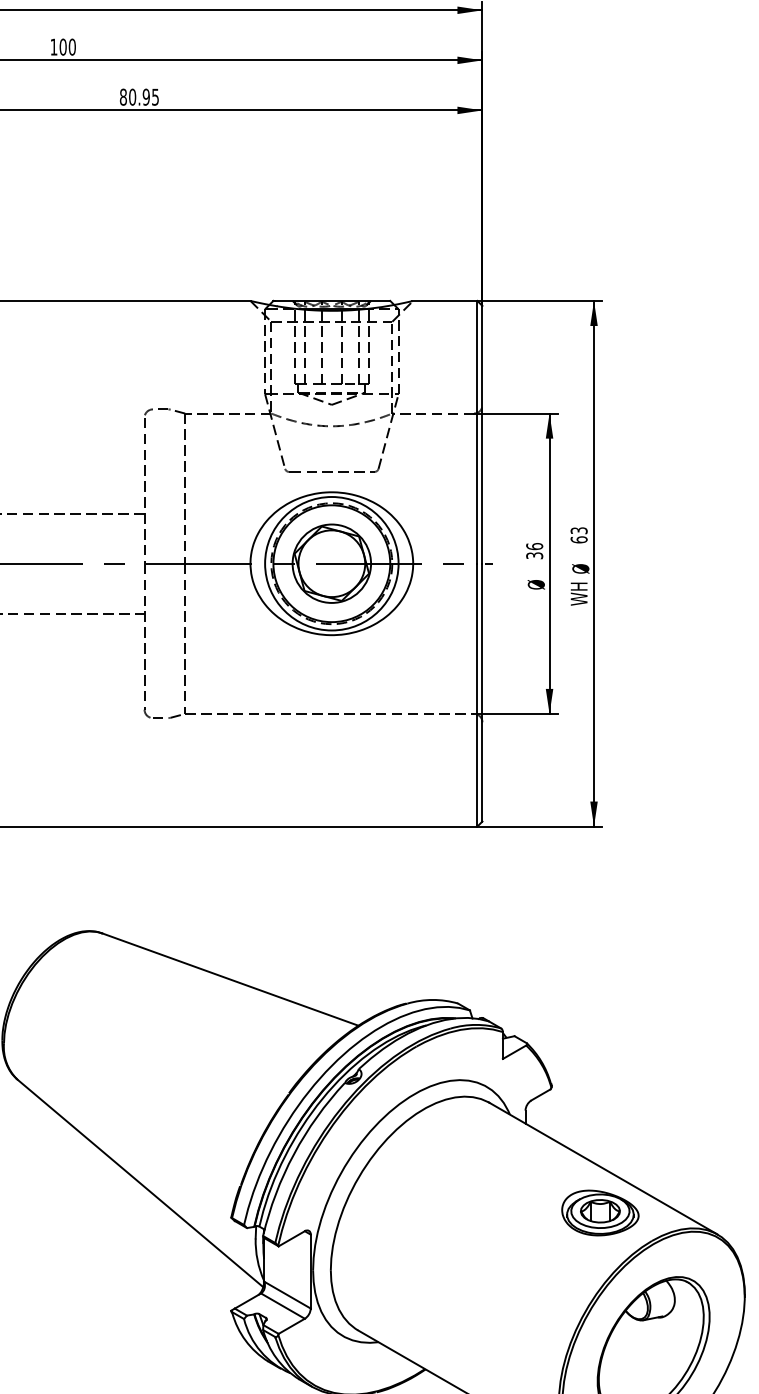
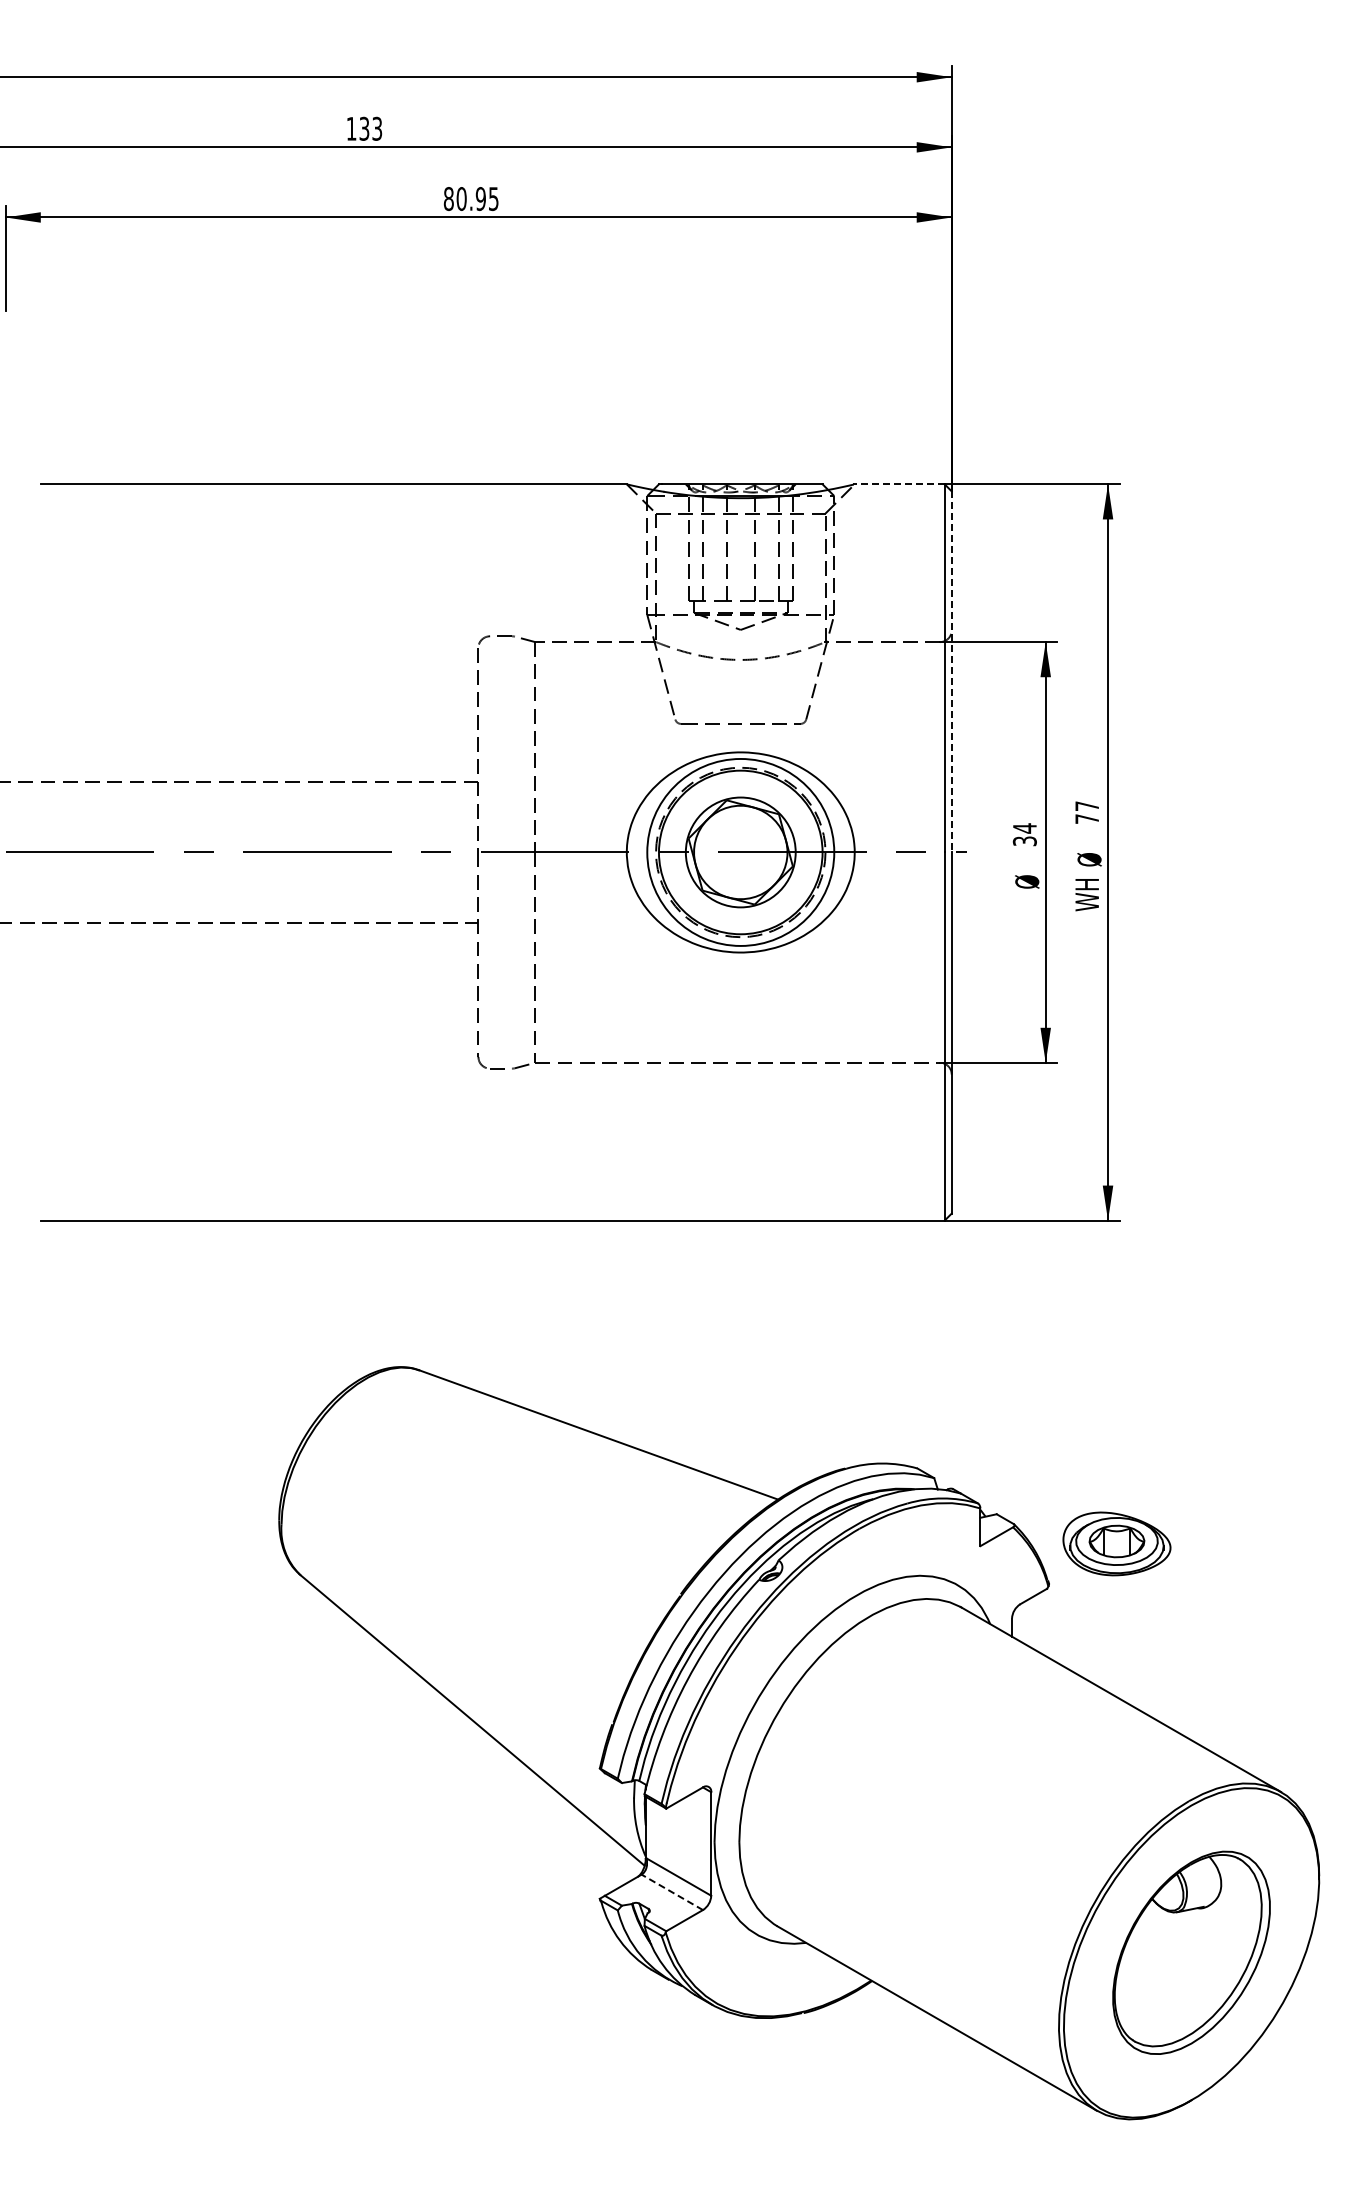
text: (67, 46) -> (370, 128), 100 -> 133
line: (445, 301) -> (899, 484), solid -> dashed
line: (482, 434) -> (951, 671), solid -> dashed
text: (579, 535) -> (1087, 812), 63 -> 77
text: (534, 546) -> (1024, 828), 36 -> 34
part: (600, 1212) -> (1116, 1543), moved
line: (282, 1306) -> (671, 1892), solid -> dashed

